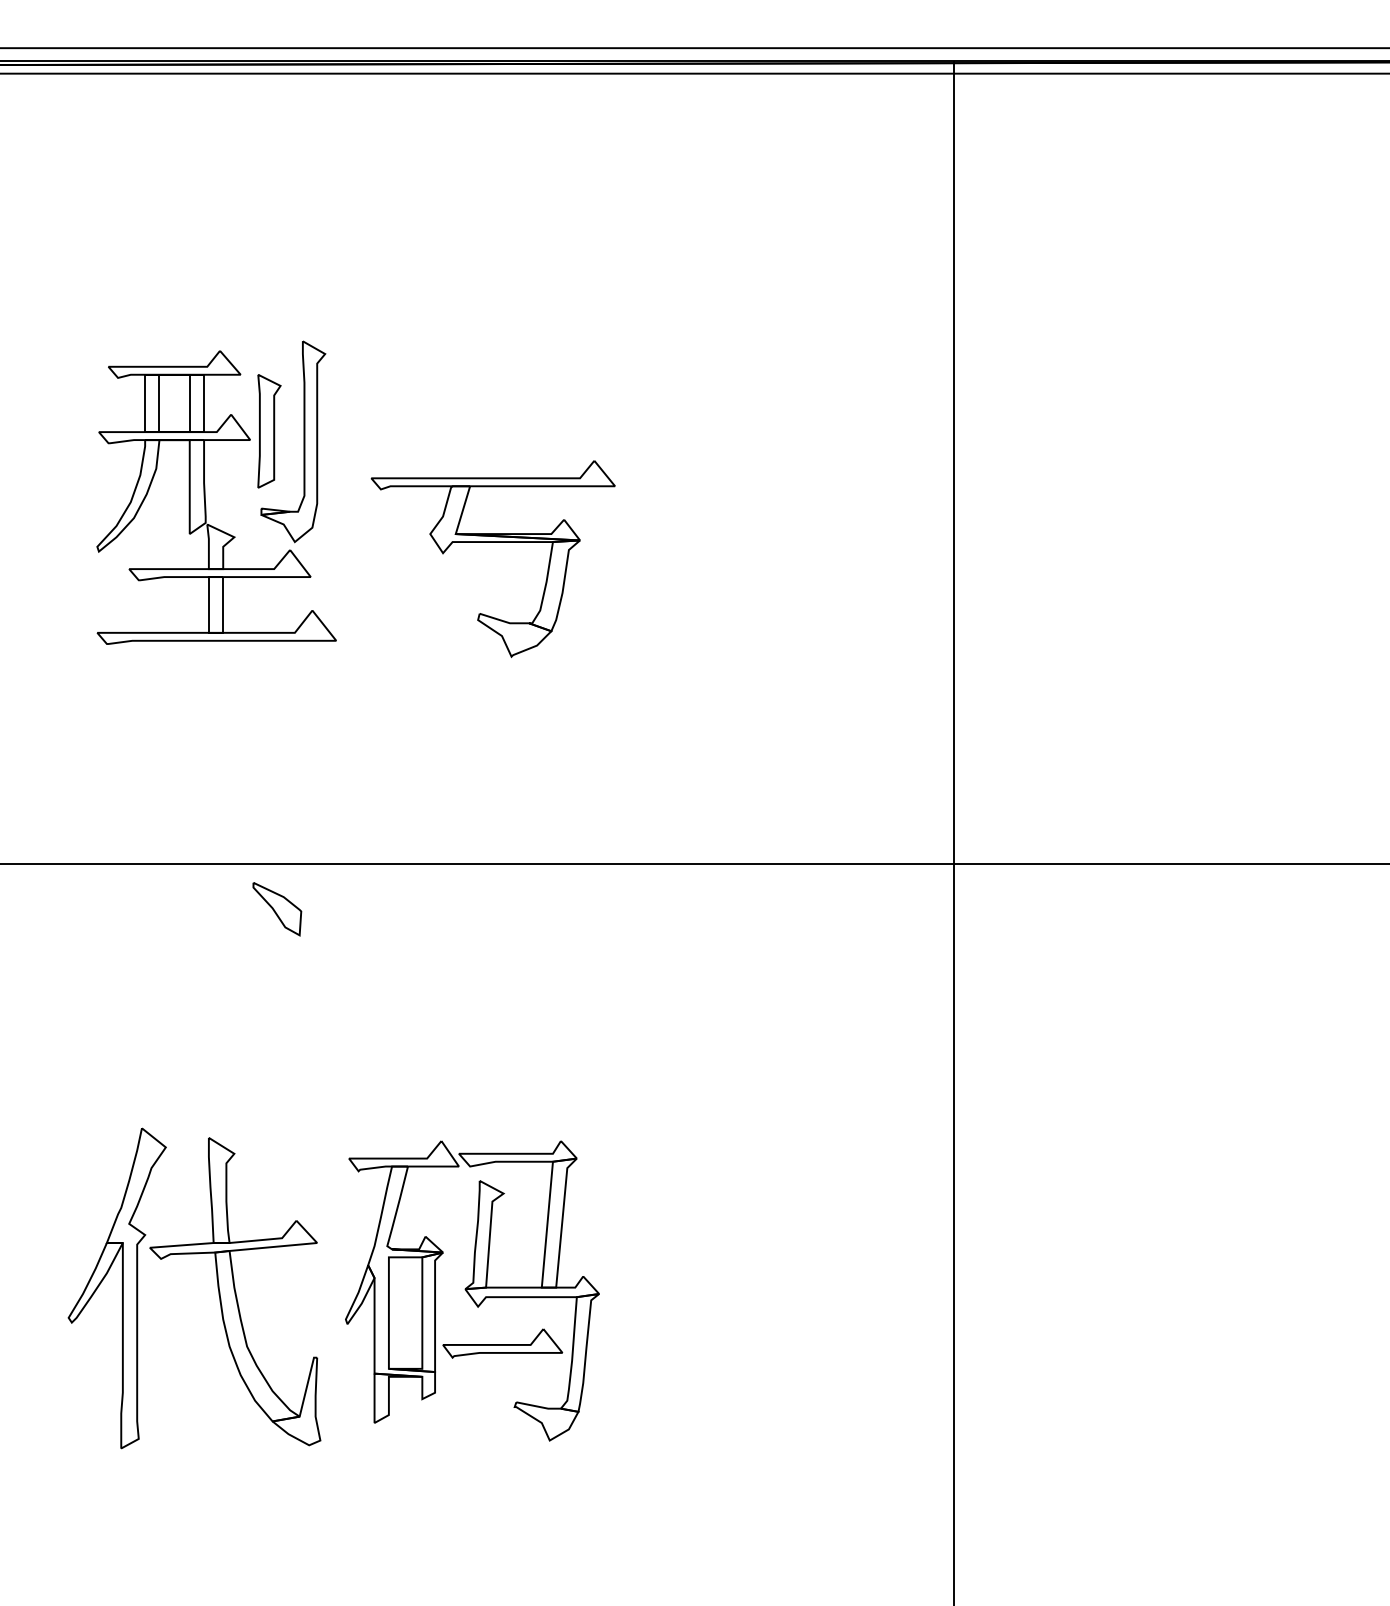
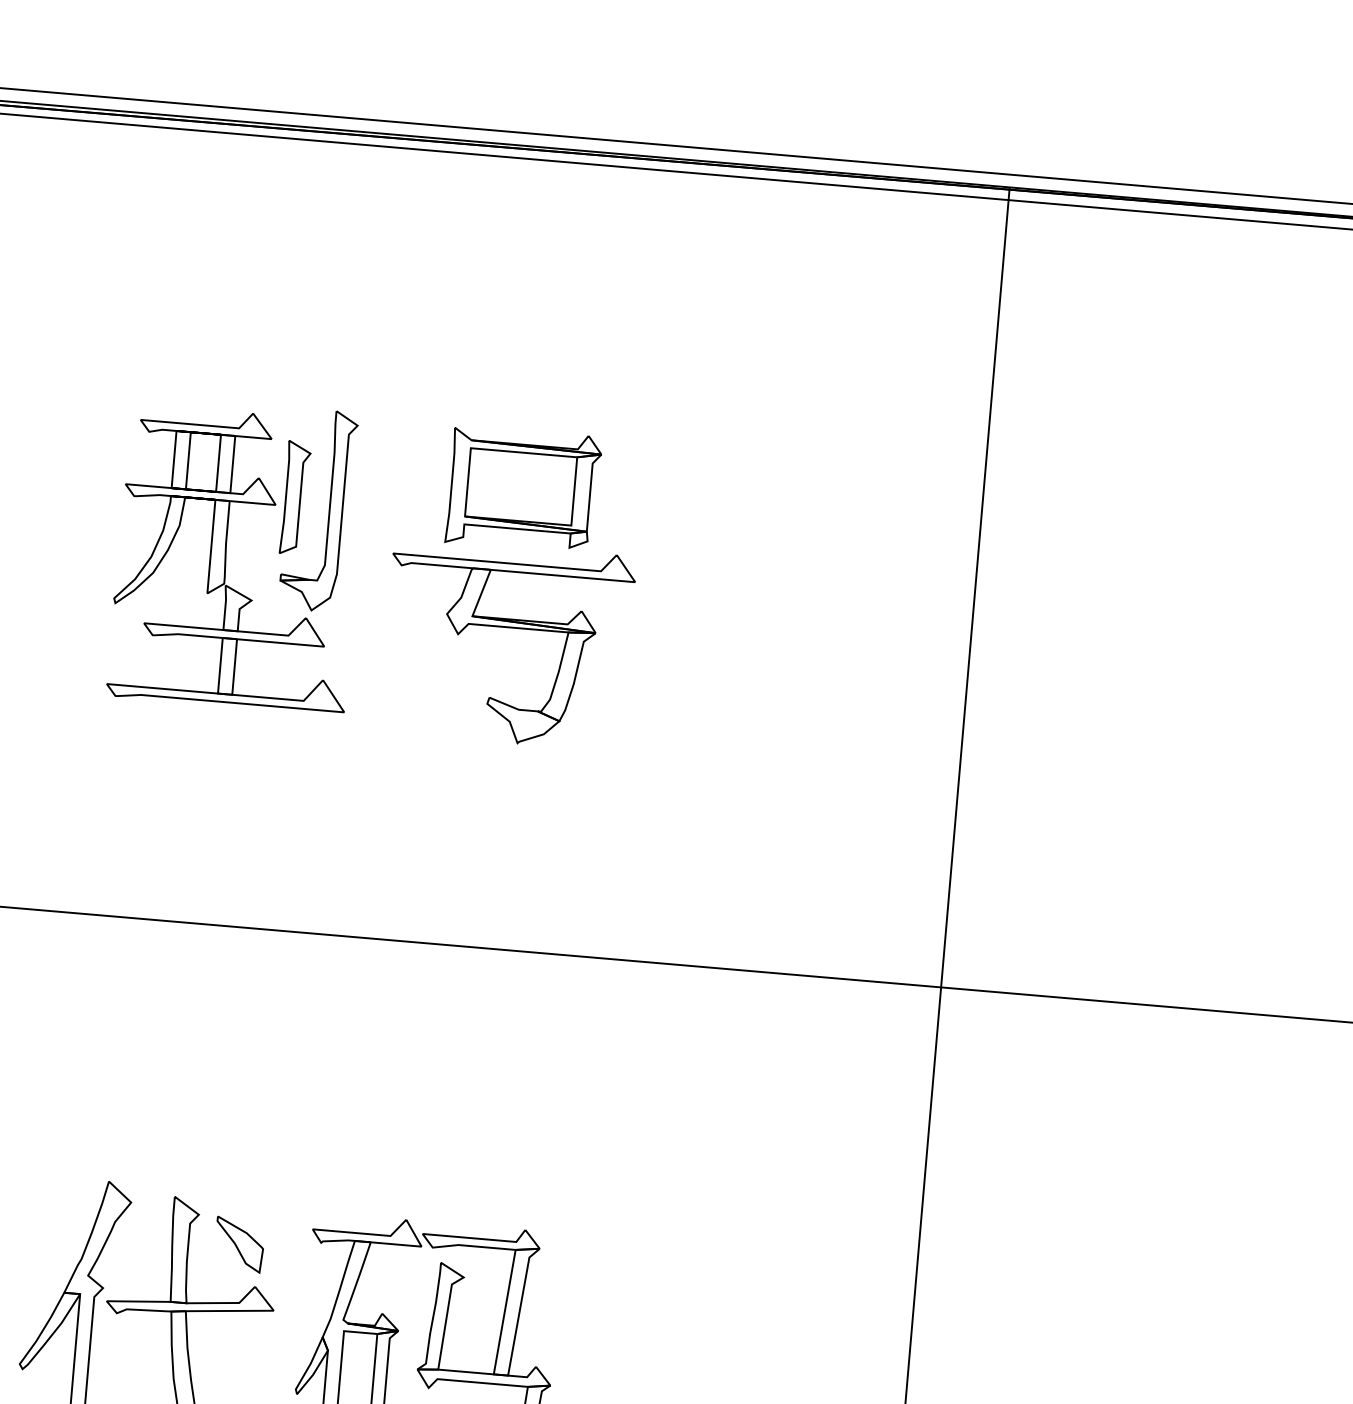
part: (495, 403) -> (523, 489), added
part: (277, 909) -> (239, 1245), moved

